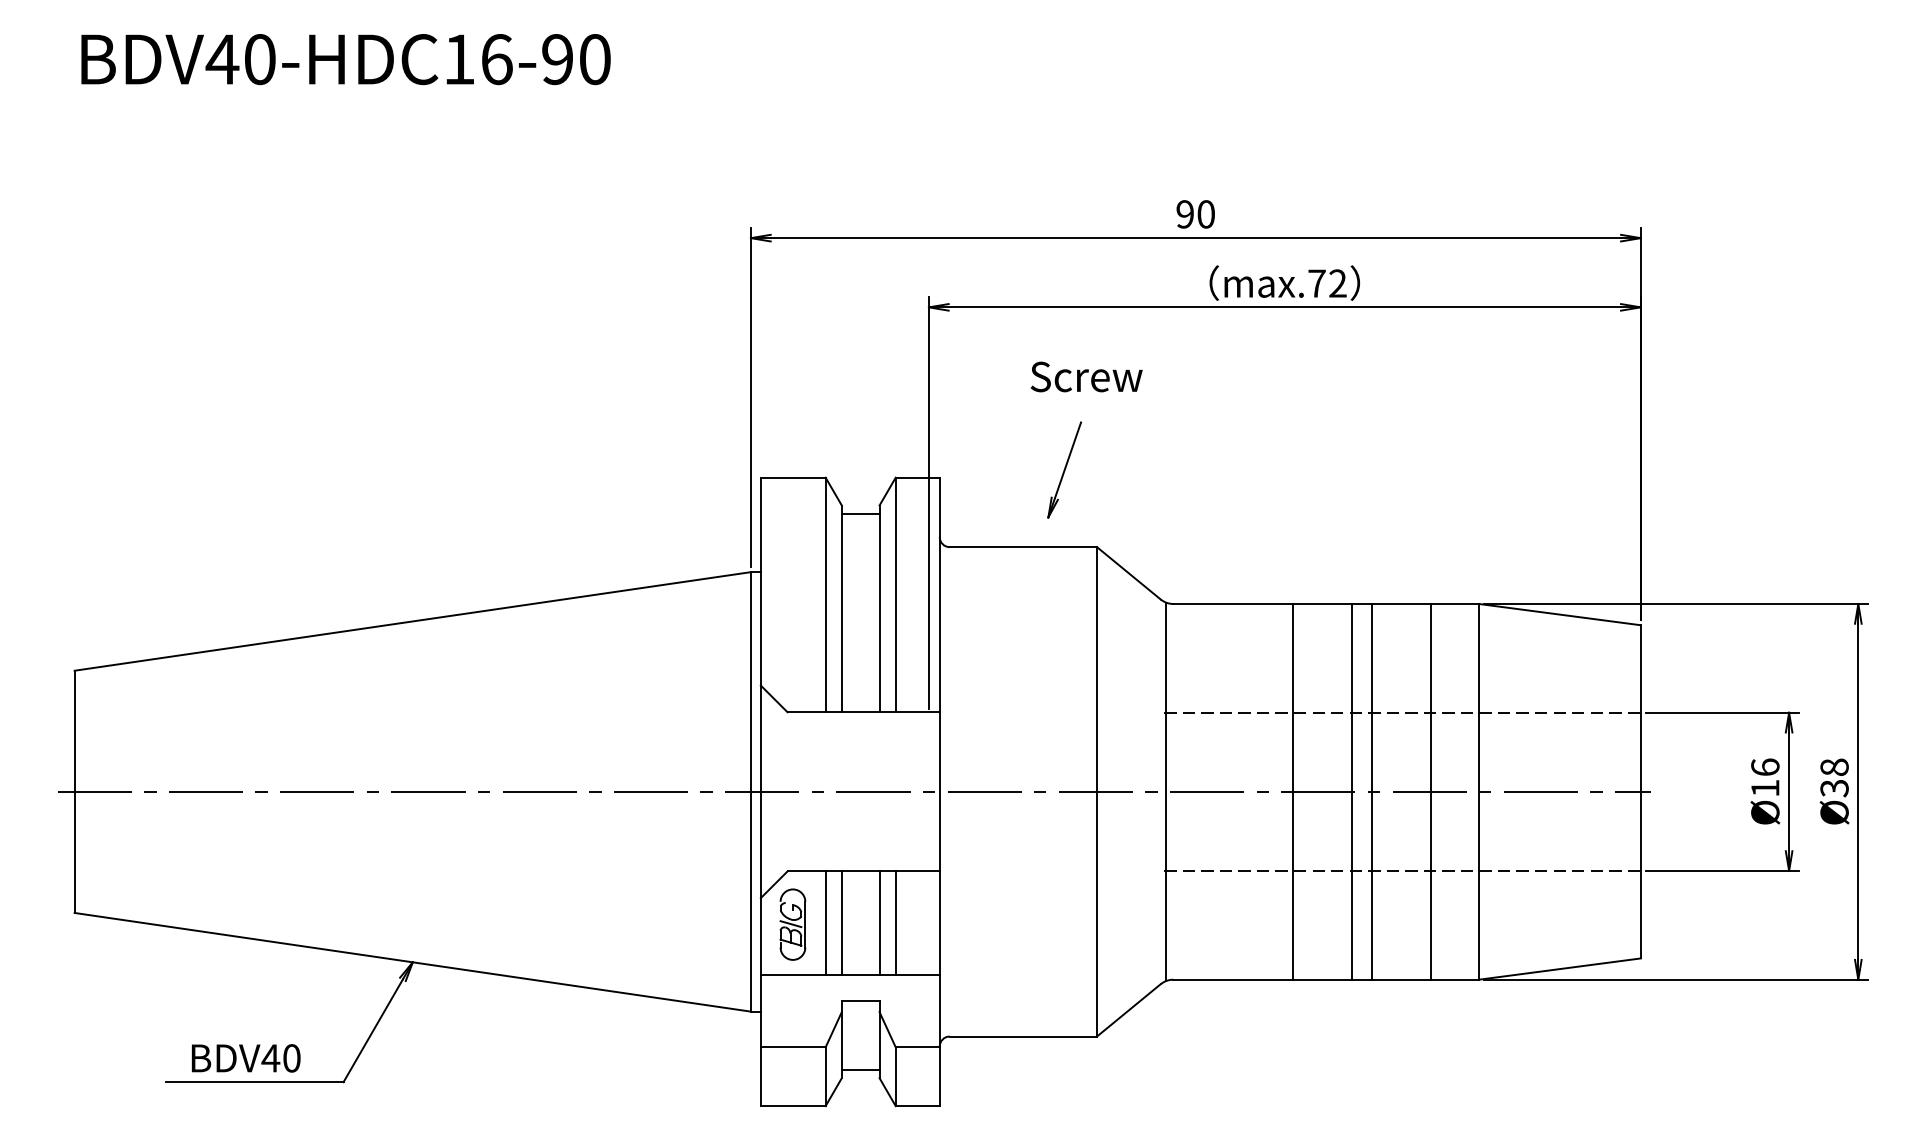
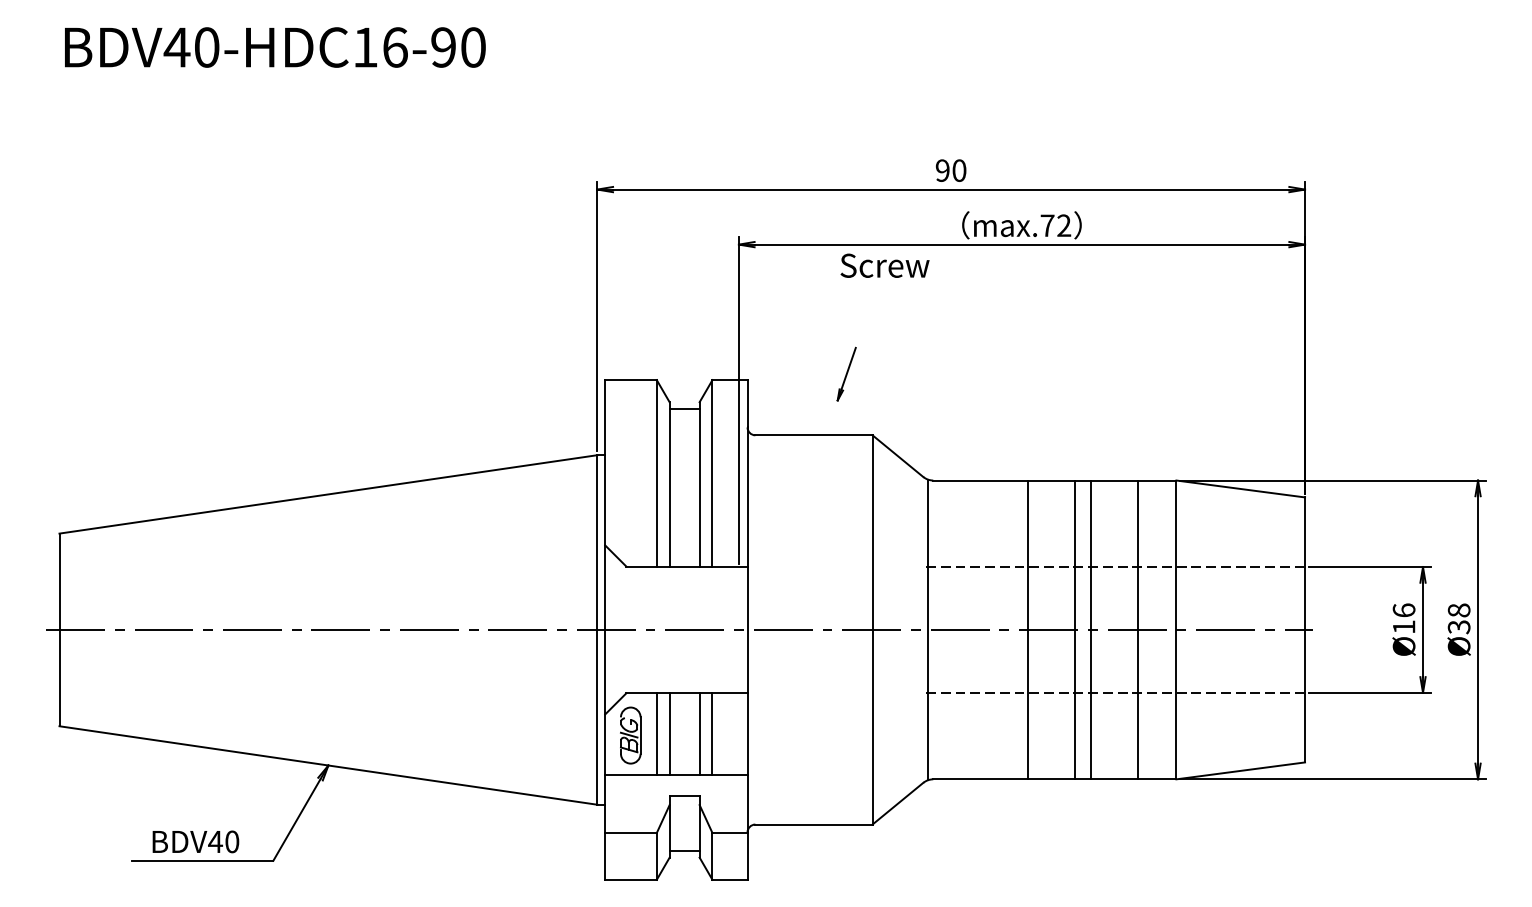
text: (1086, 376) -> (884, 265), moved
part: (1064, 469) -> (846, 373), size x0.7

